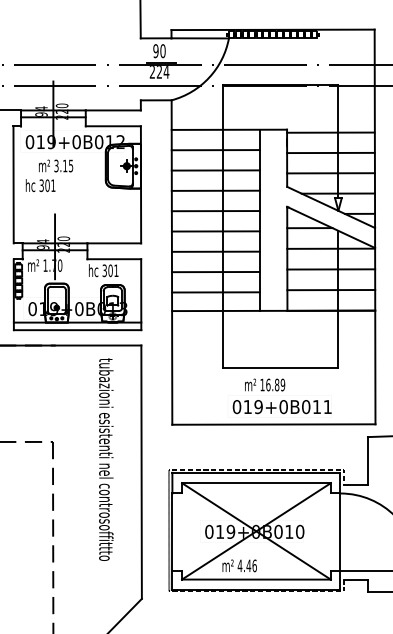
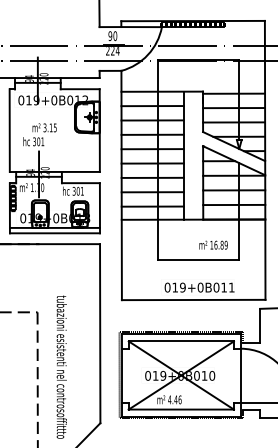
text: (49, 175) -> (40, 134), moved
text: (265, 384) -> (213, 244), moved
text: (106, 459) -> (61, 367), moved

